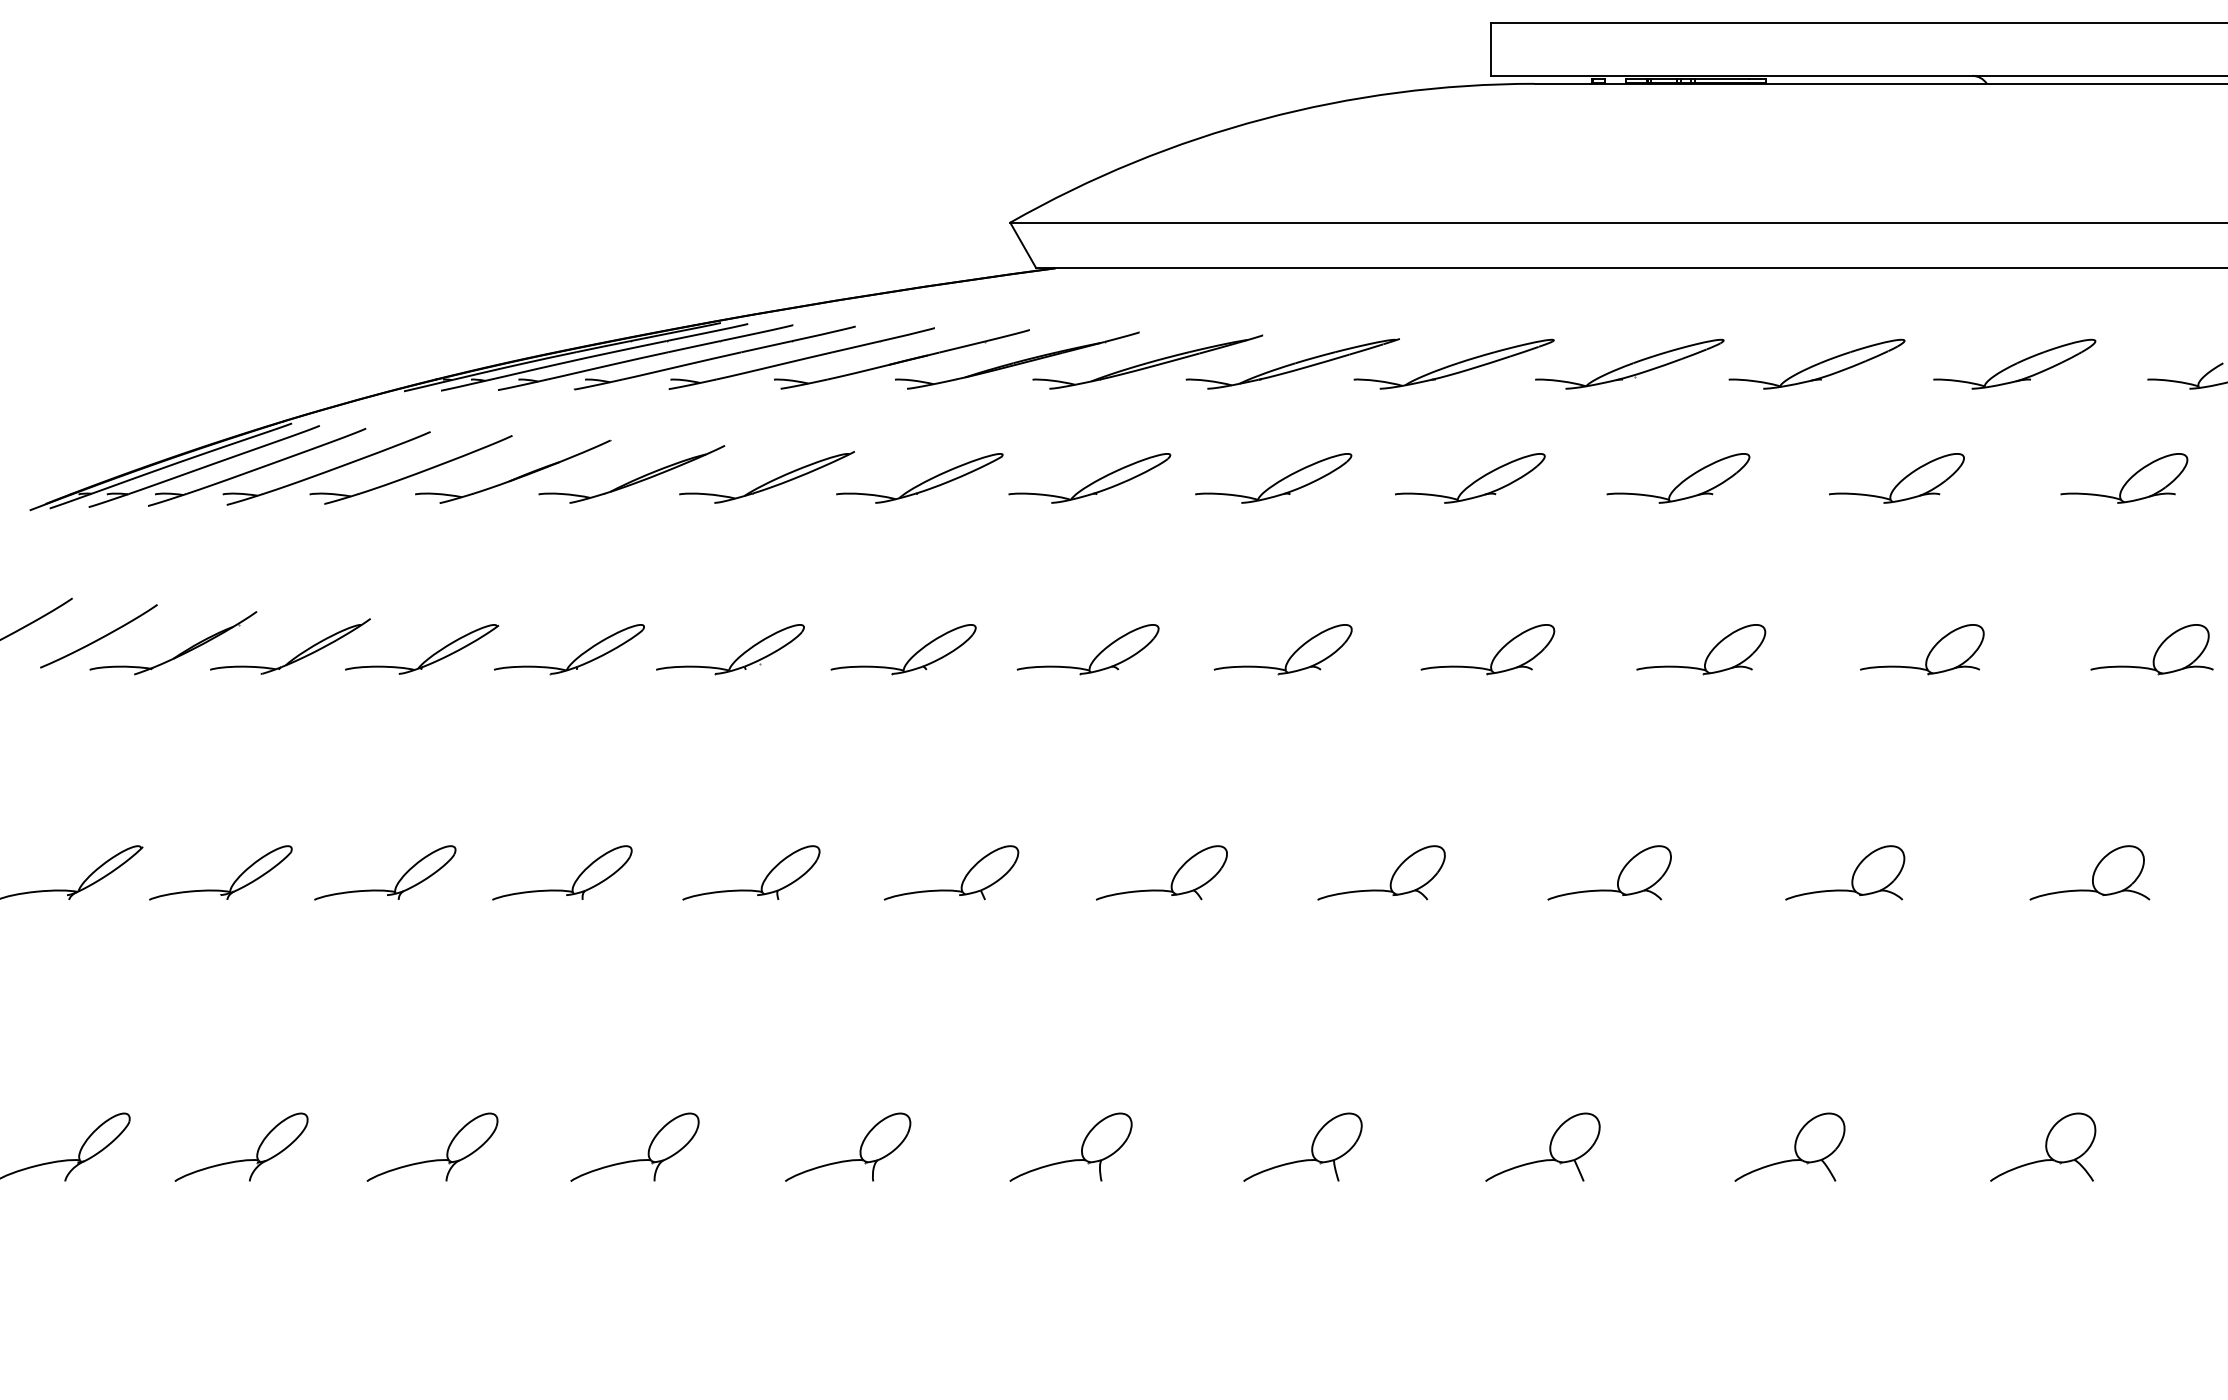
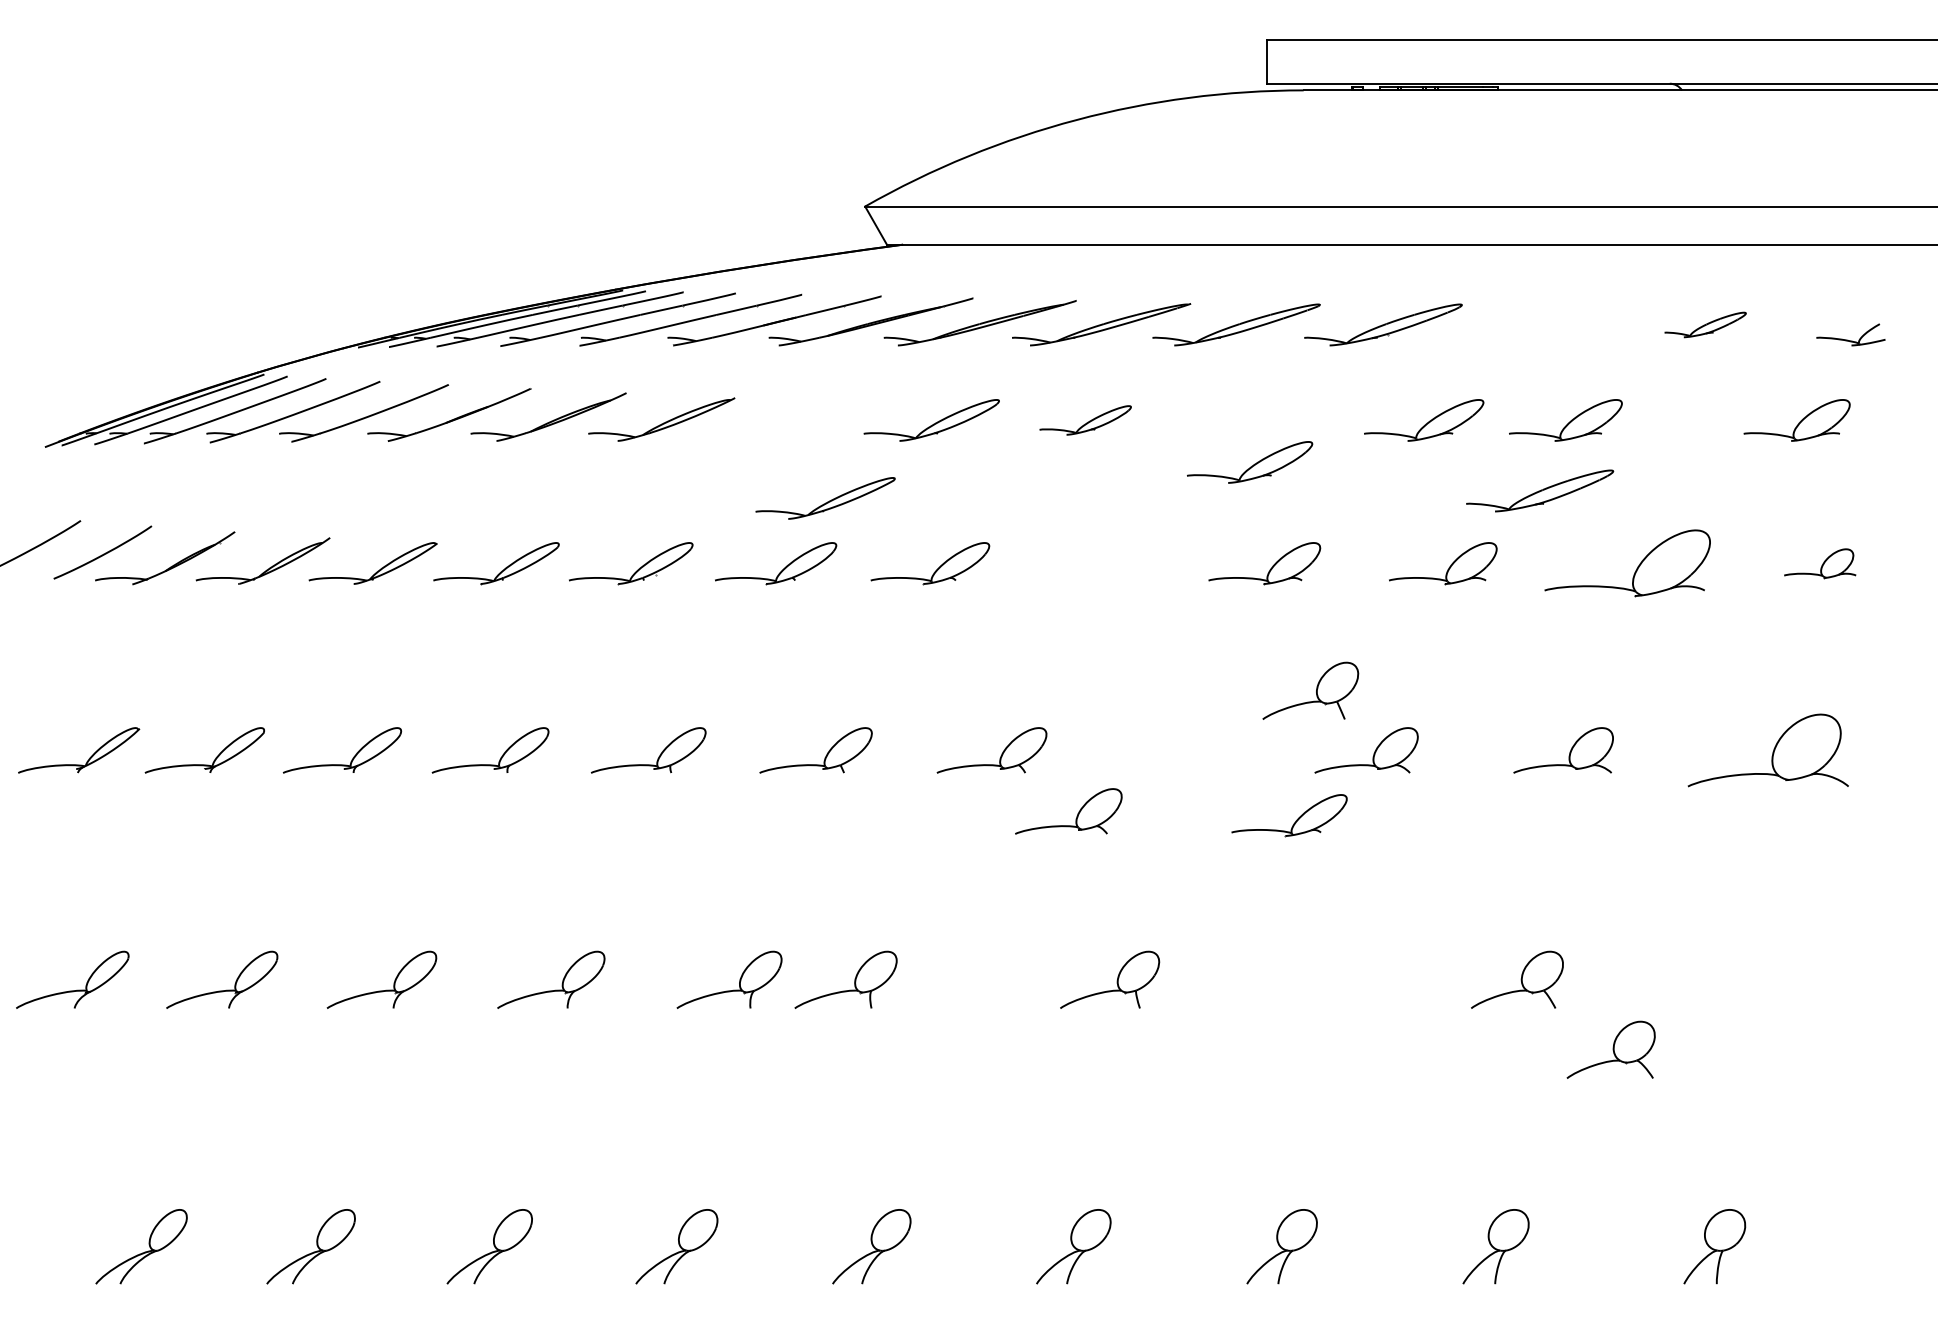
part: (1817, 363) -> (1540, 490), moved
part: (2014, 363) -> (1705, 324), size x0.6
part: (919, 478) -> (825, 498), moved
part: (1273, 478) -> (1085, 420), size x0.7
part: (1470, 478) -> (1250, 462), moved
part: (1896, 478) -> (1565, 420), moved
part: (1922, 649) -> (1628, 563), size x1.6
part: (2151, 649) -> (1819, 563), size x0.7
part: (1291, 654) -> (1296, 819), moved
part: (2089, 872) -> (1767, 750), size x1.6
part: (1392, 875) -> (1077, 813), moved
part: (1081, 1146) -> (854, 979), moved
part: (1542, 1146) -> (1310, 690), moved
part: (2042, 1146) -> (1610, 1049), moved

